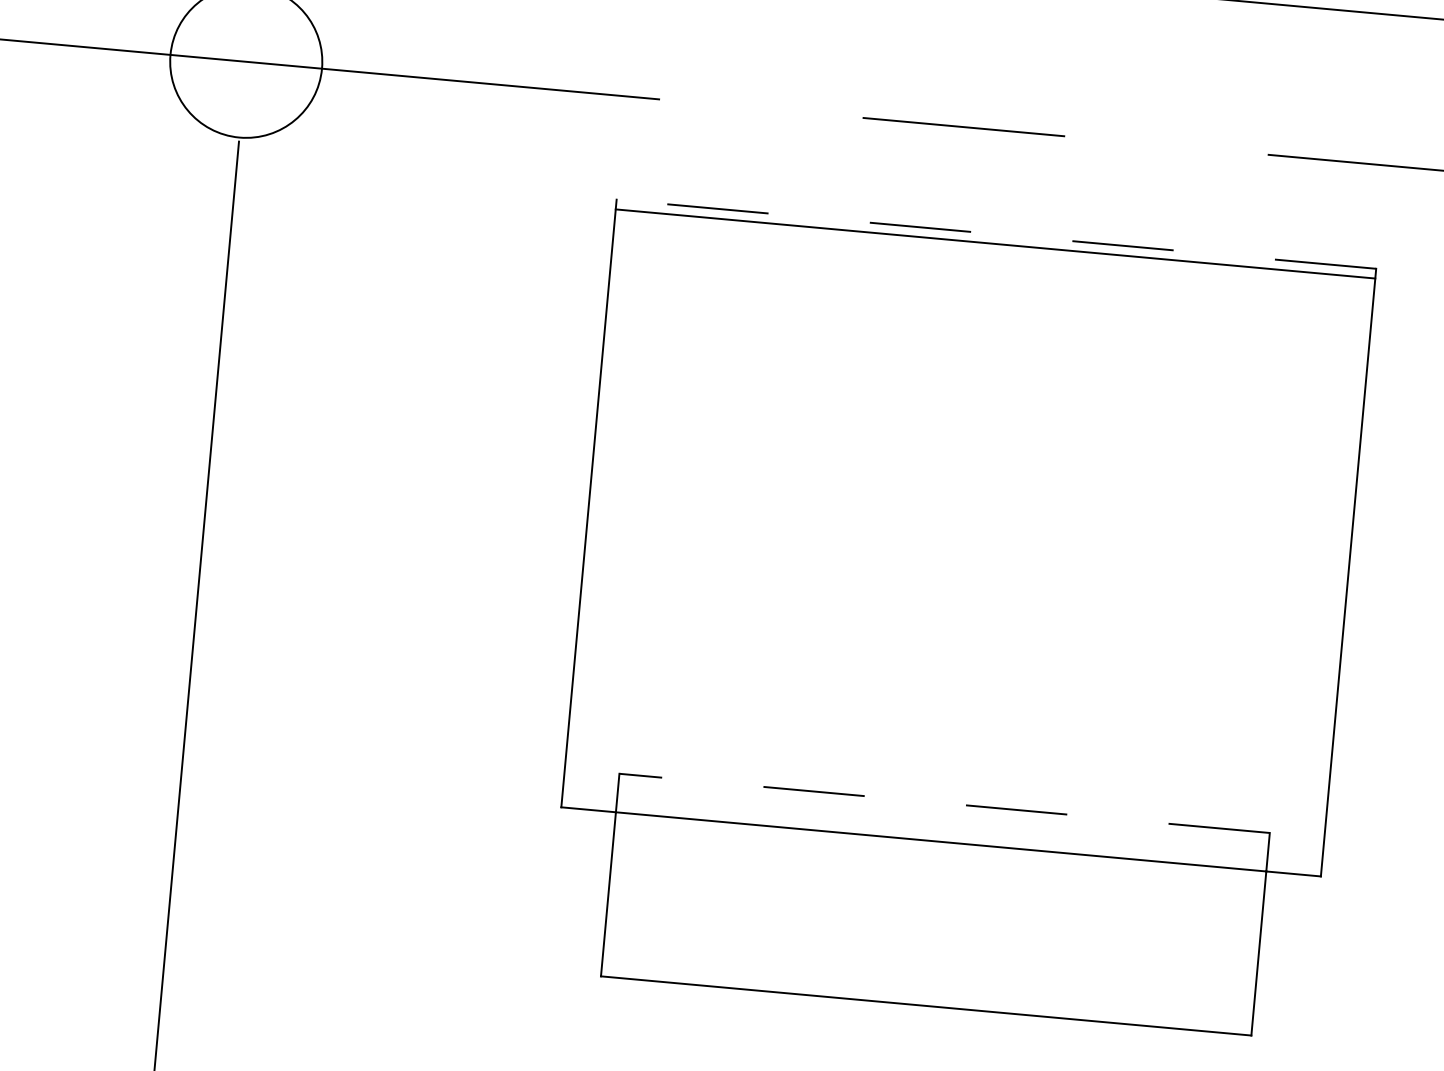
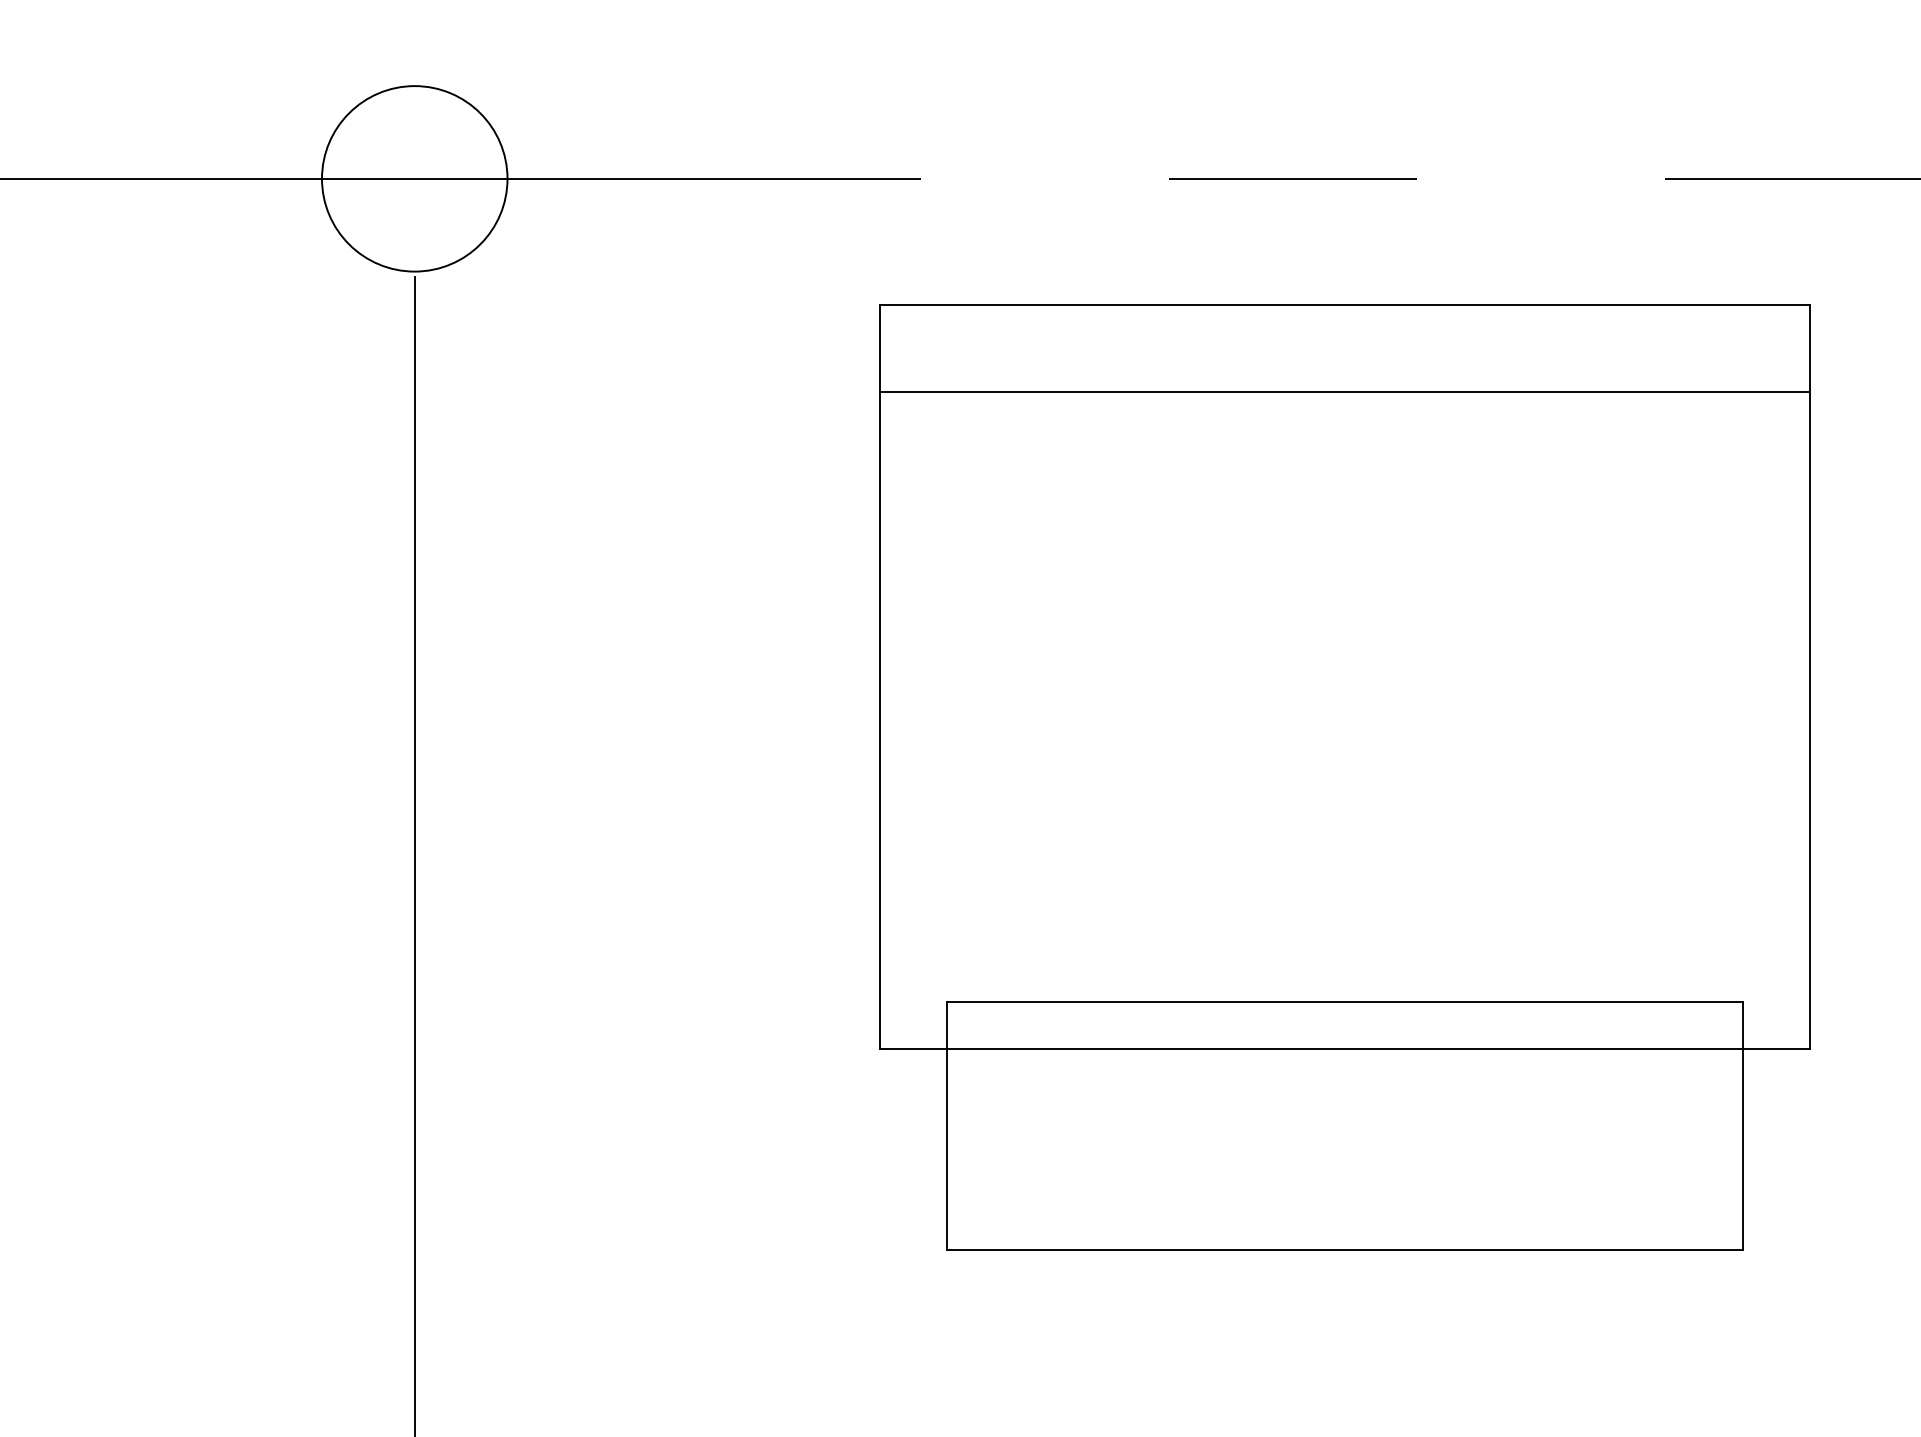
line: (996, 234) -> (1344, 305), dashed -> solid
line: (995, 244) -> (1344, 392), moved
line: (944, 803) -> (1344, 1002), dashed -> solid

